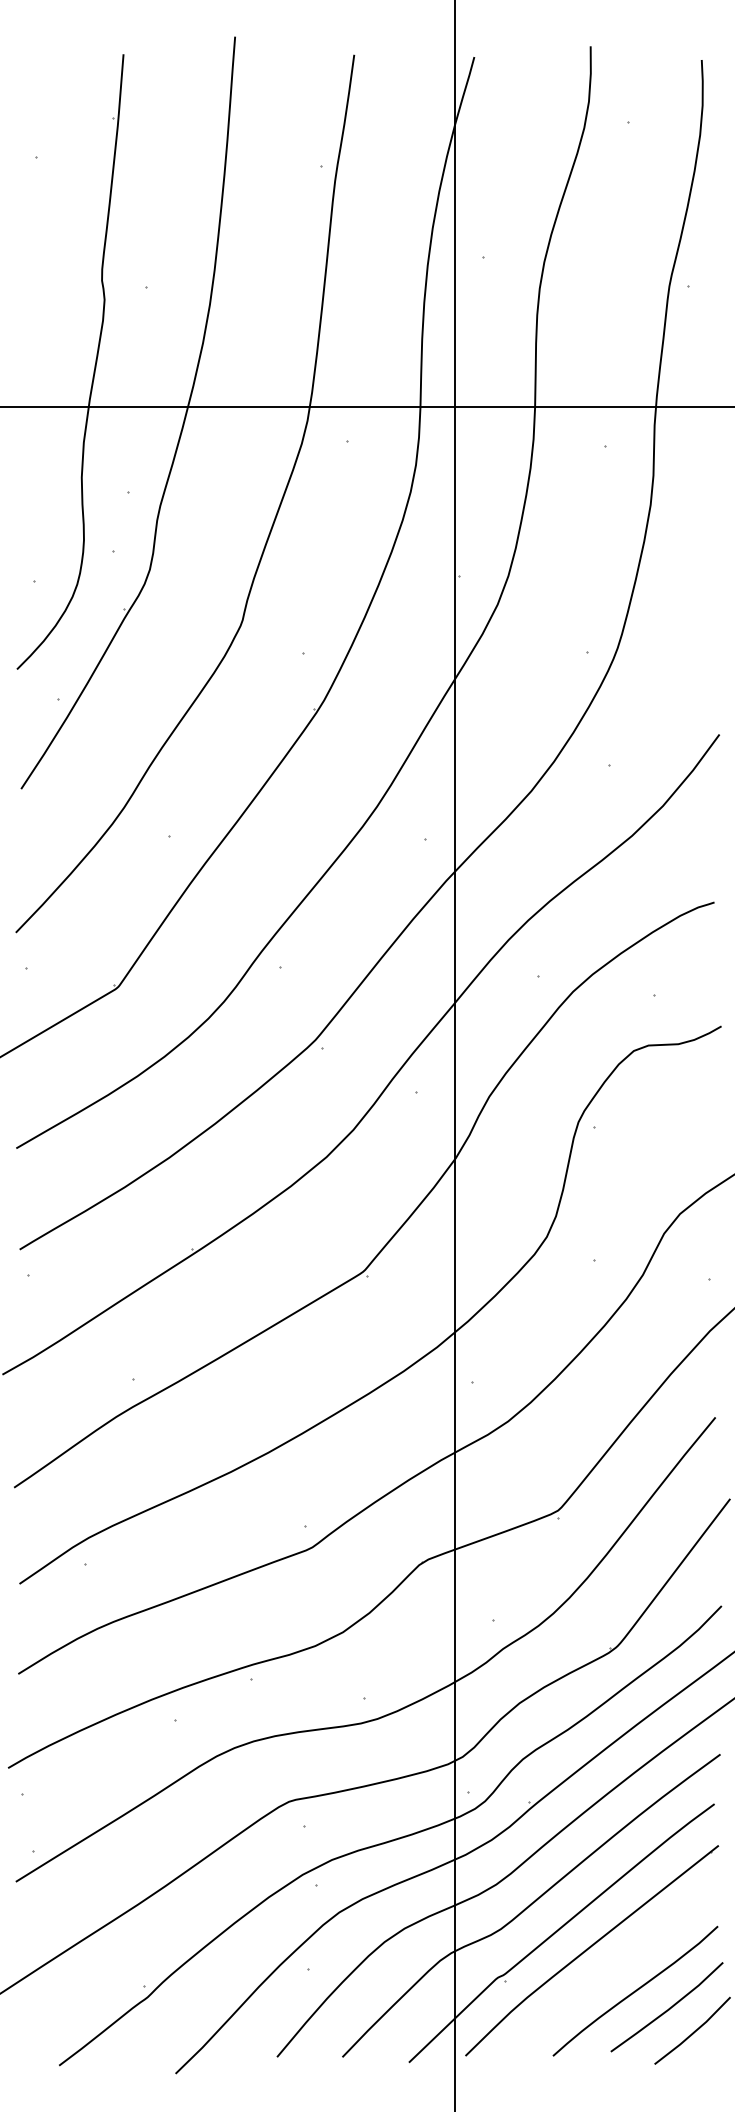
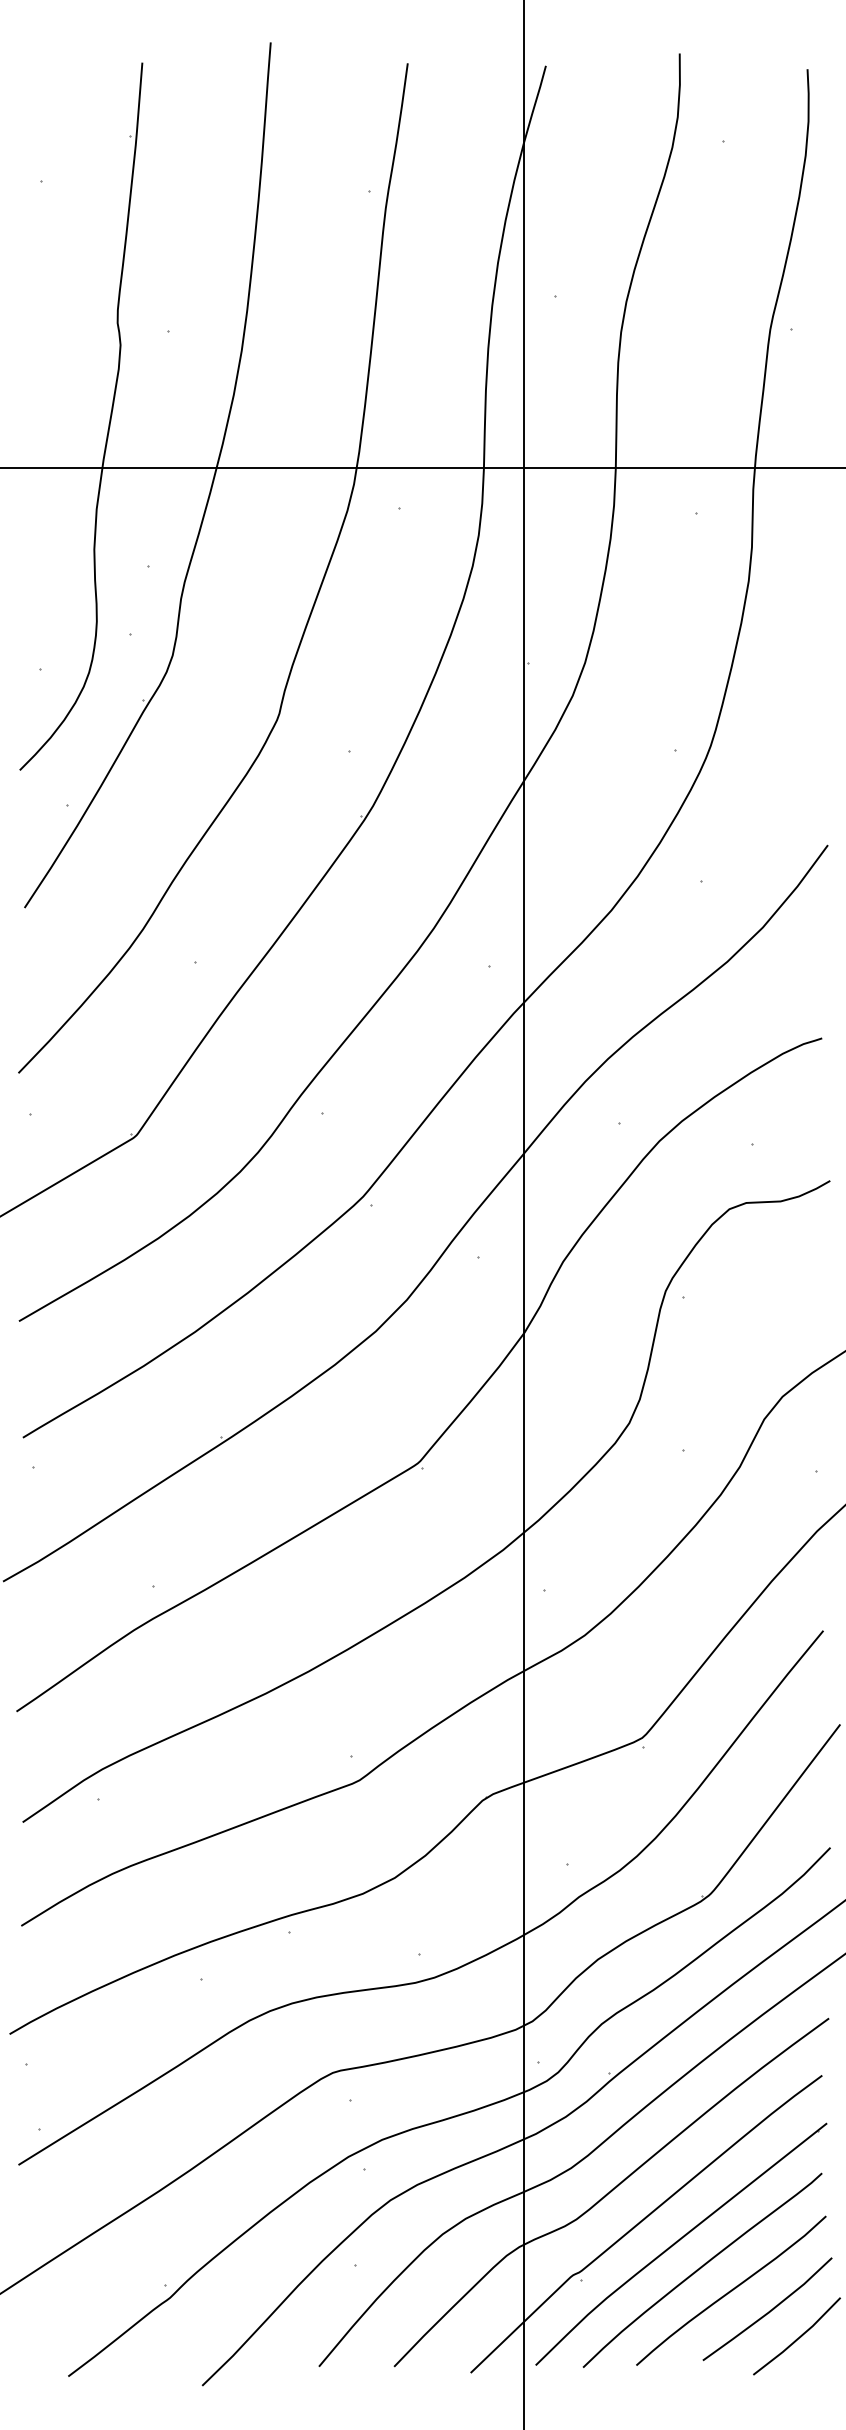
curve: (609, 1971) -> (701, 2268), added

